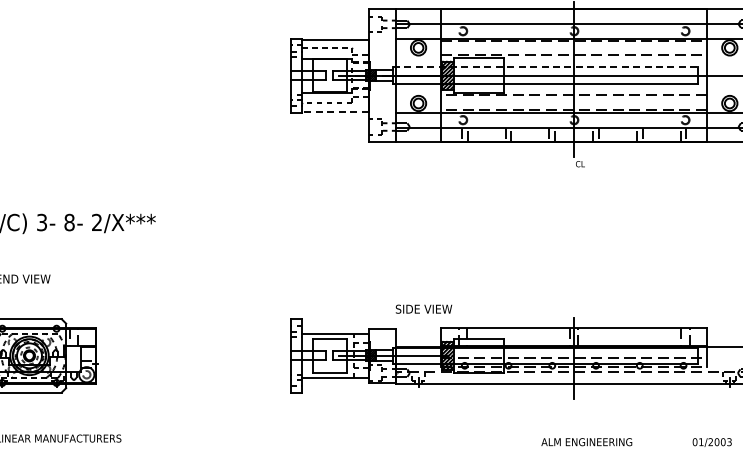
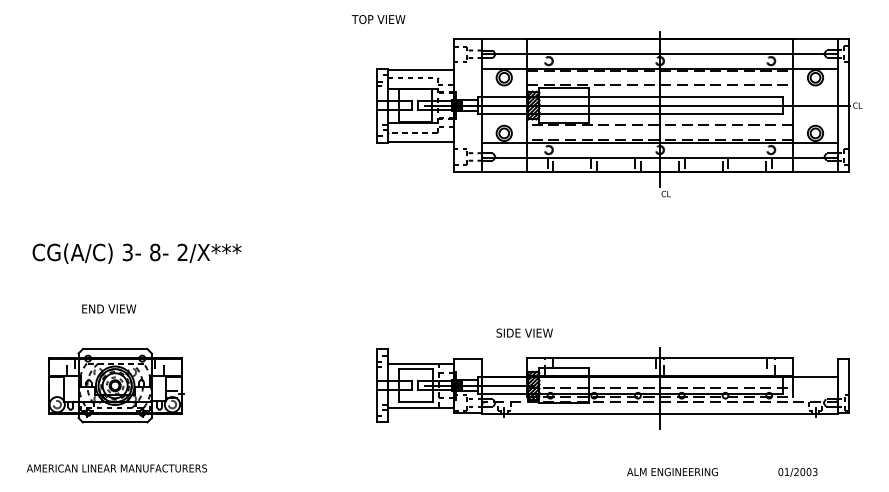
line: (545, 67) -> (631, 97), dashed -> solid
line: (334, 111) -> (420, 141), dashed -> solid
text: (423, 308) -> (524, 332), moved

